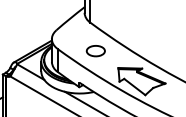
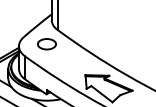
part: (95, 51) -> (46, 44), moved

